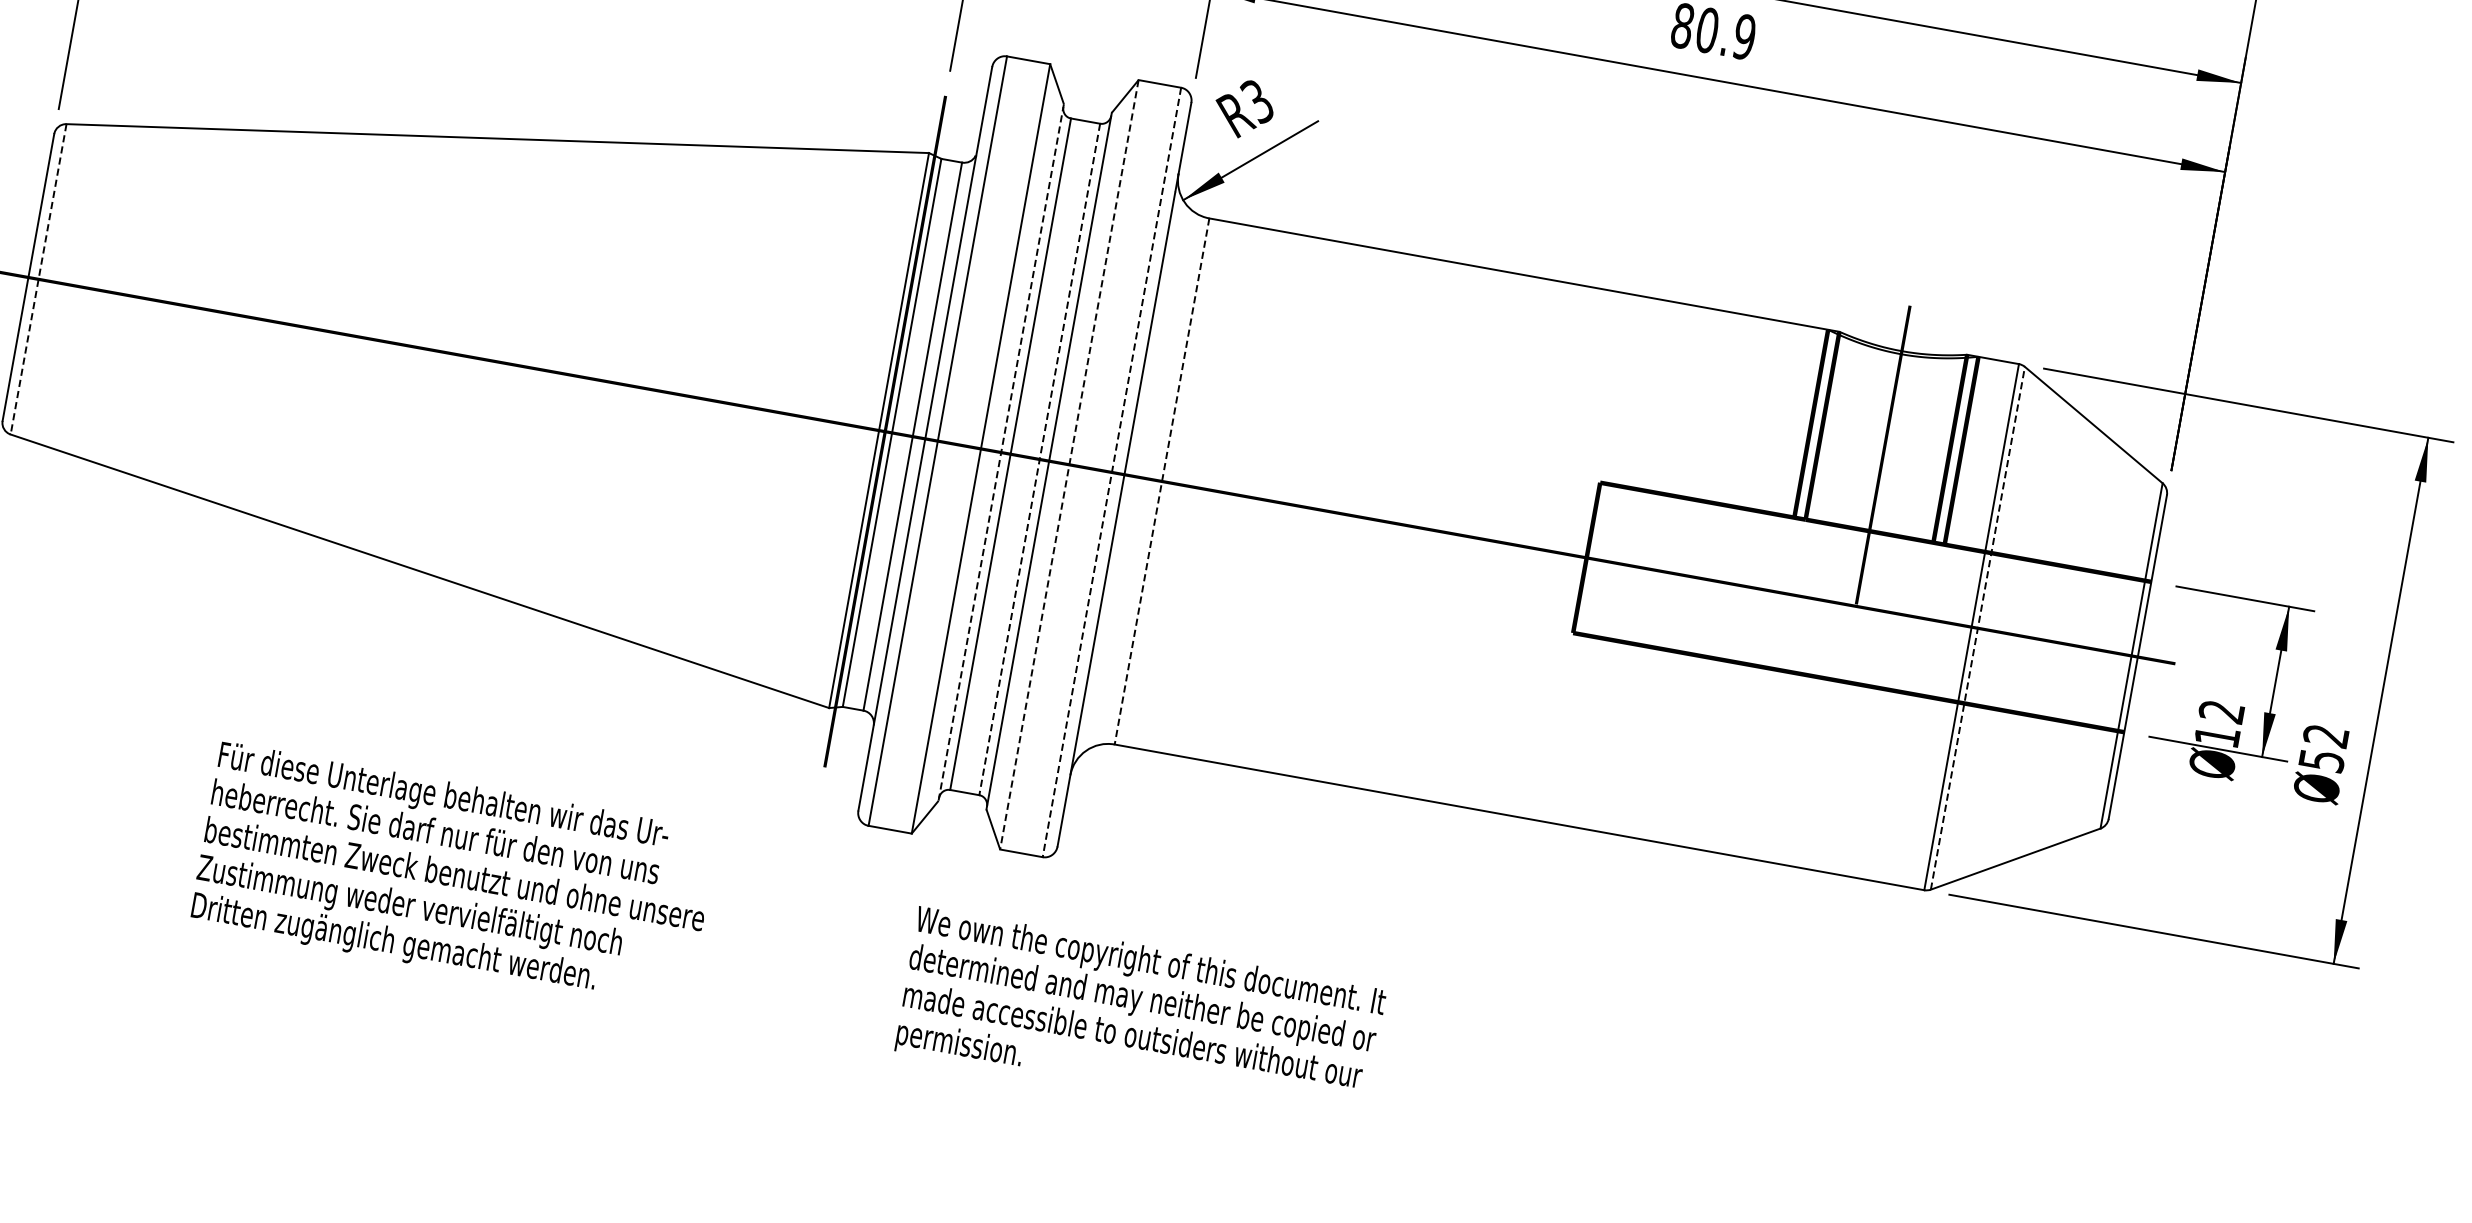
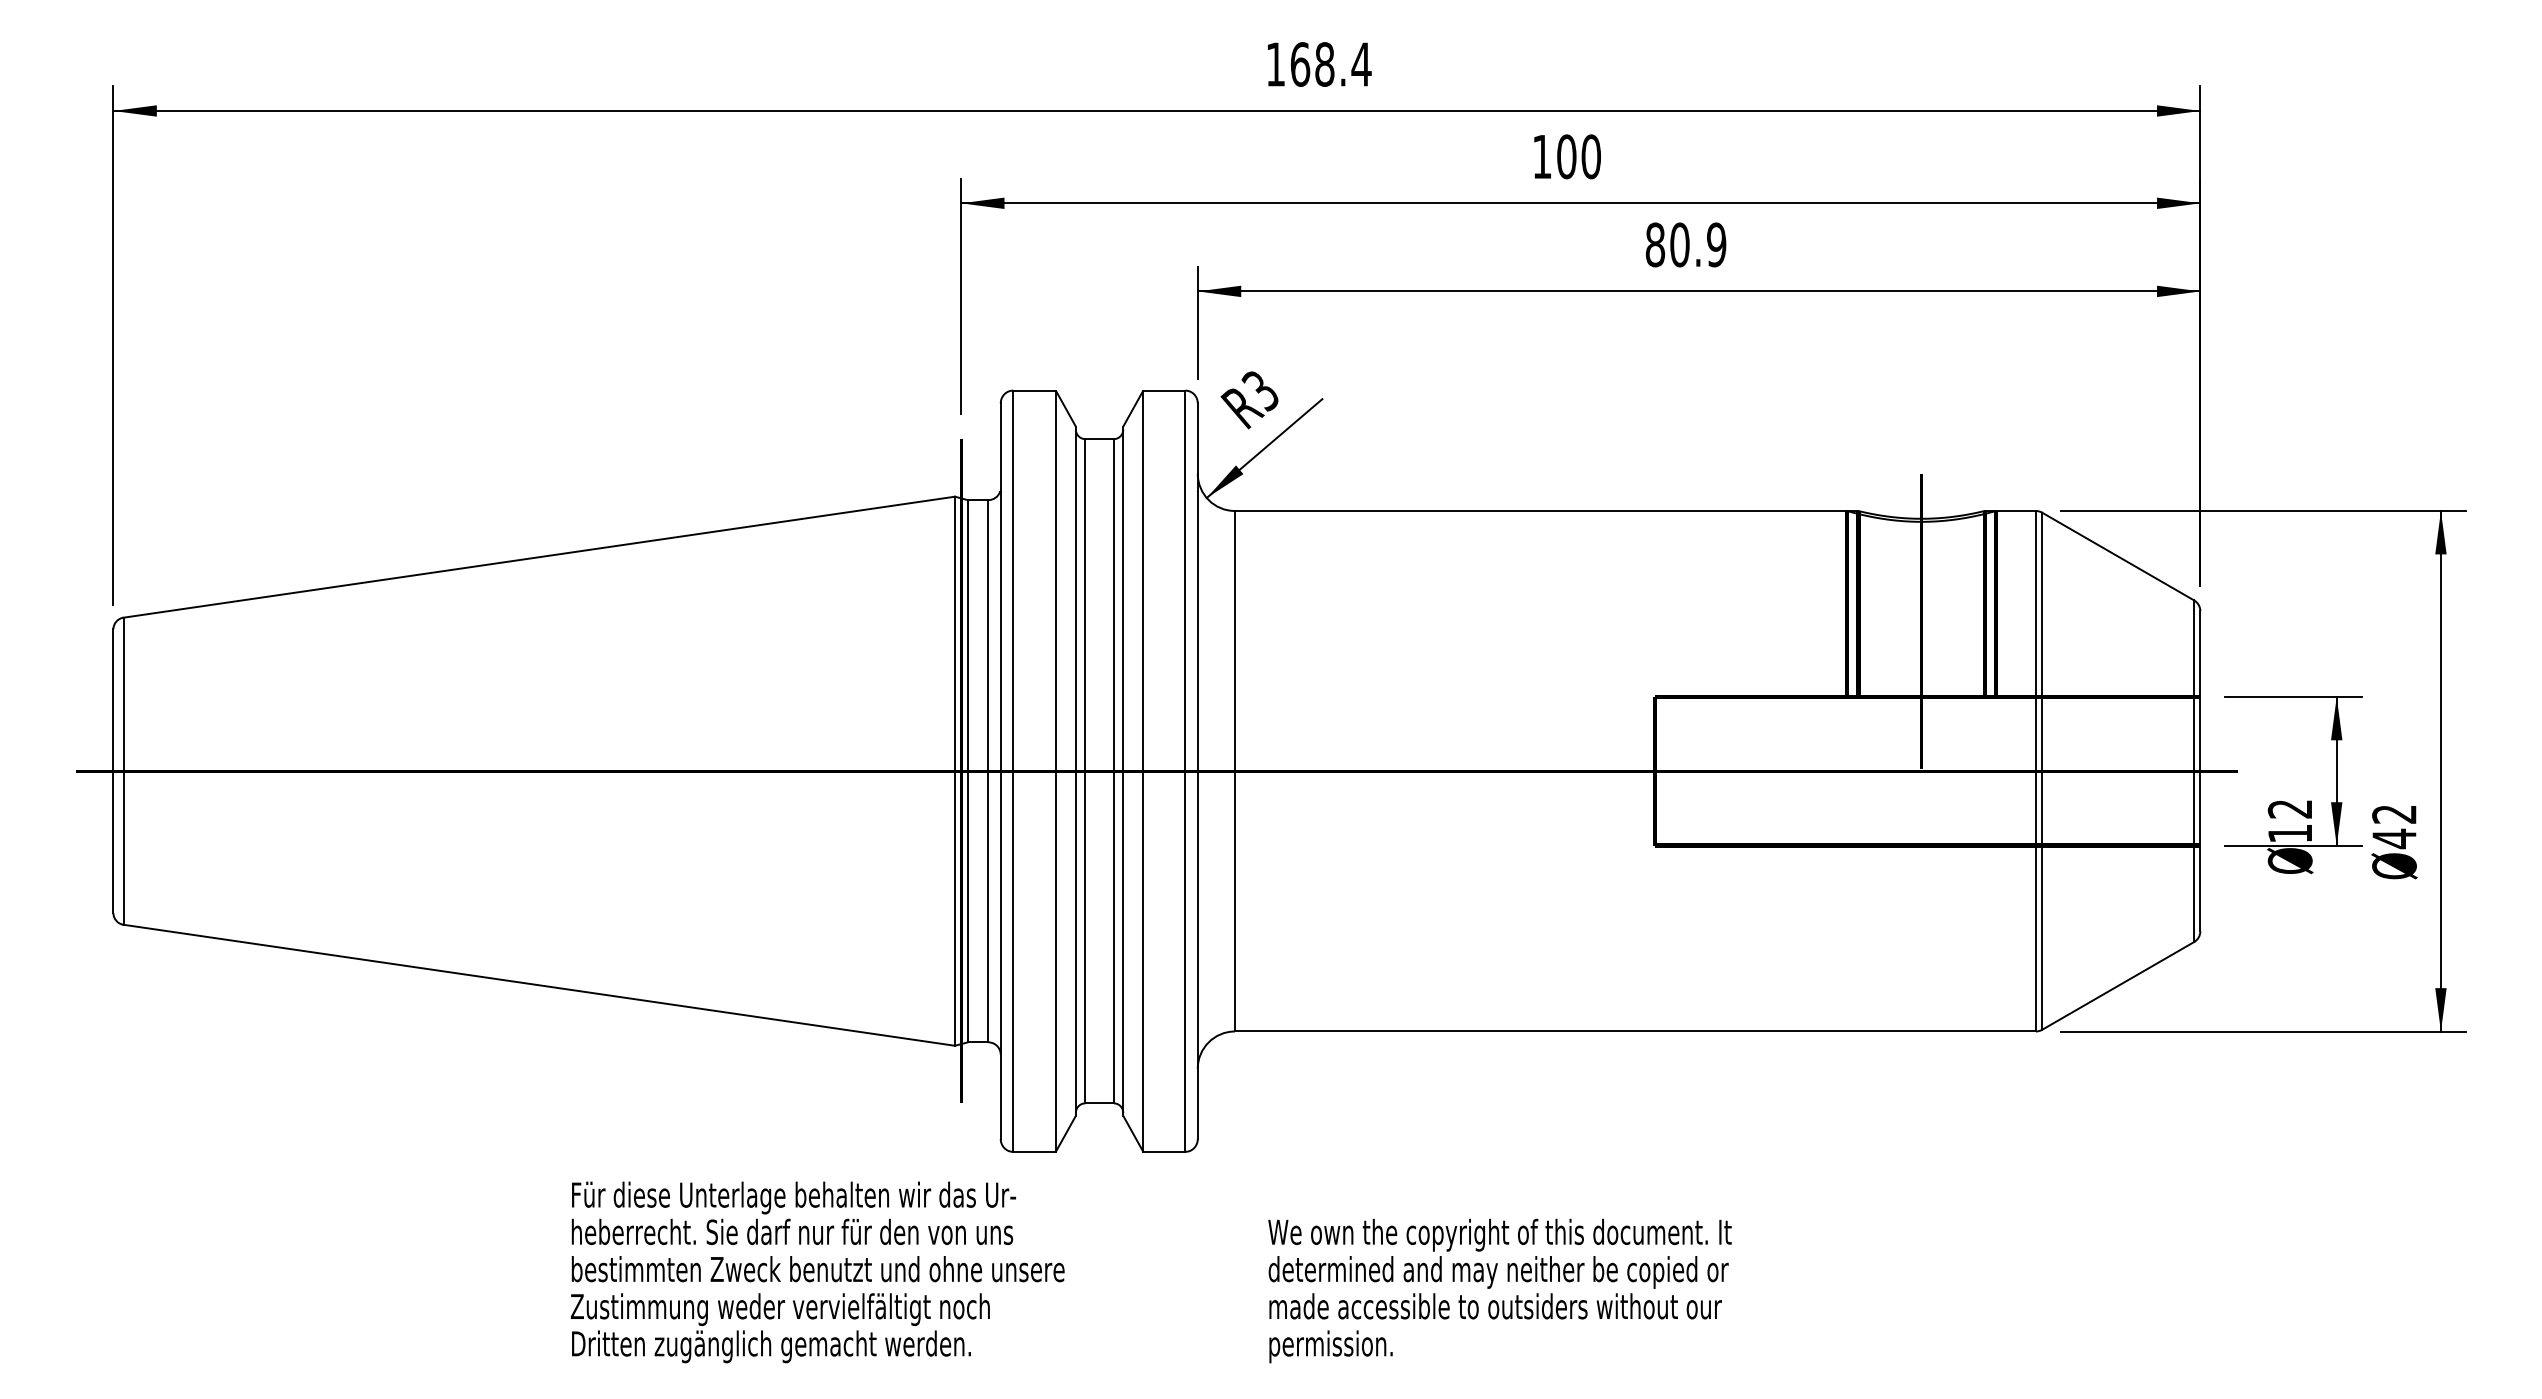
line: (38, 279) -> (123, 771), dashed -> solid
line: (1000, 452) -> (1075, 771), dashed -> solid
line: (1039, 459) -> (1113, 771), dashed -> solid
line: (1069, 465) -> (1143, 771), dashed -> solid
line: (1111, 472) -> (1185, 771), dashed -> solid
line: (1161, 481) -> (1234, 771), dashed -> solid
line: (1978, 628) -> (2042, 771), dashed -> solid
text: (2321, 760) -> (2394, 838), 52 -> 42
text: (790, 937) -> (1150, 1272), moved

